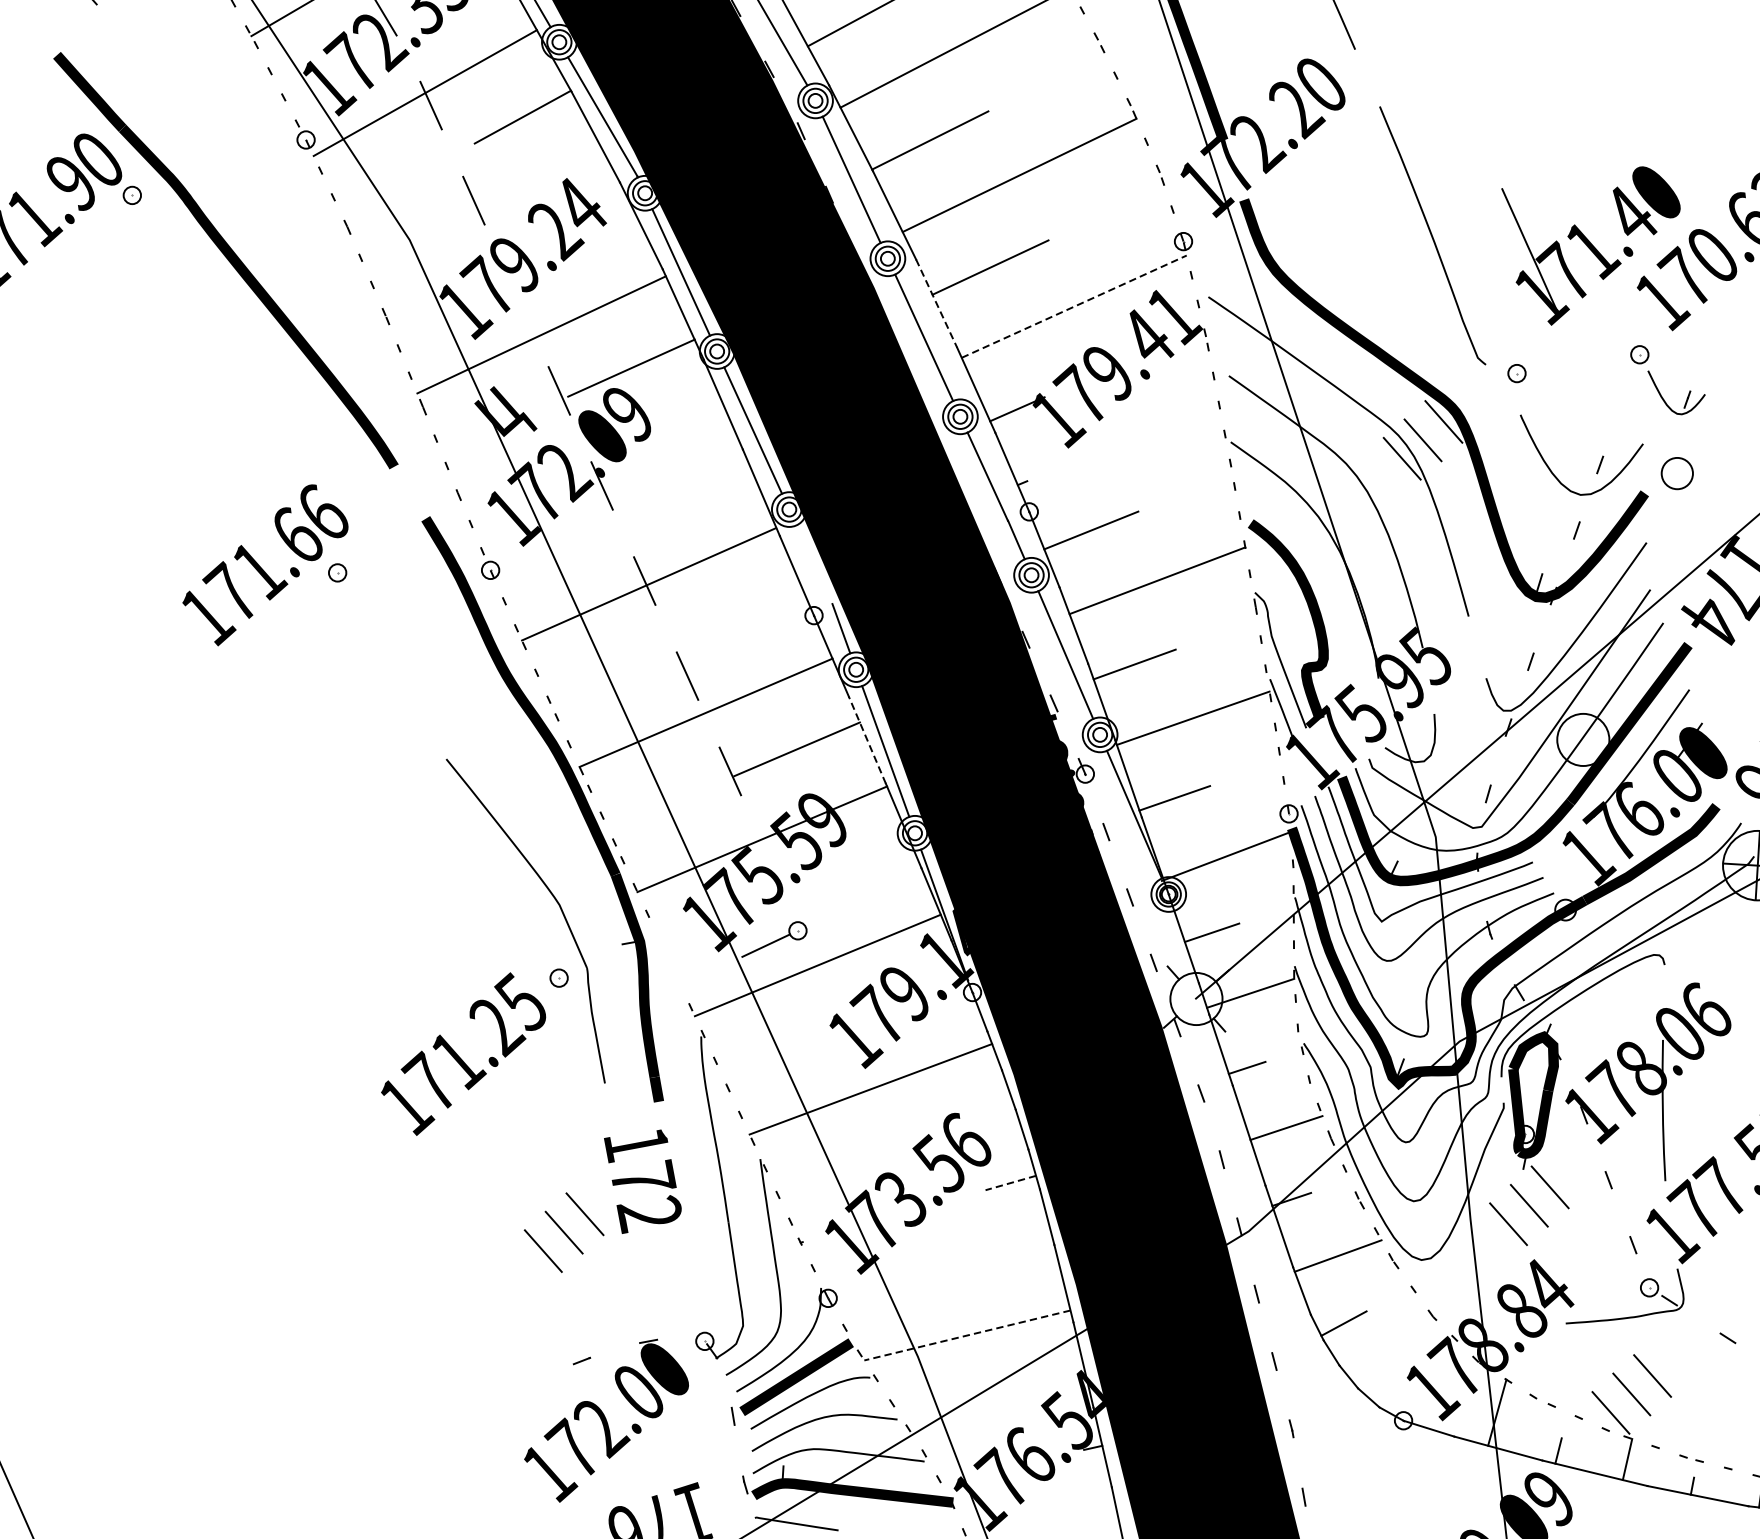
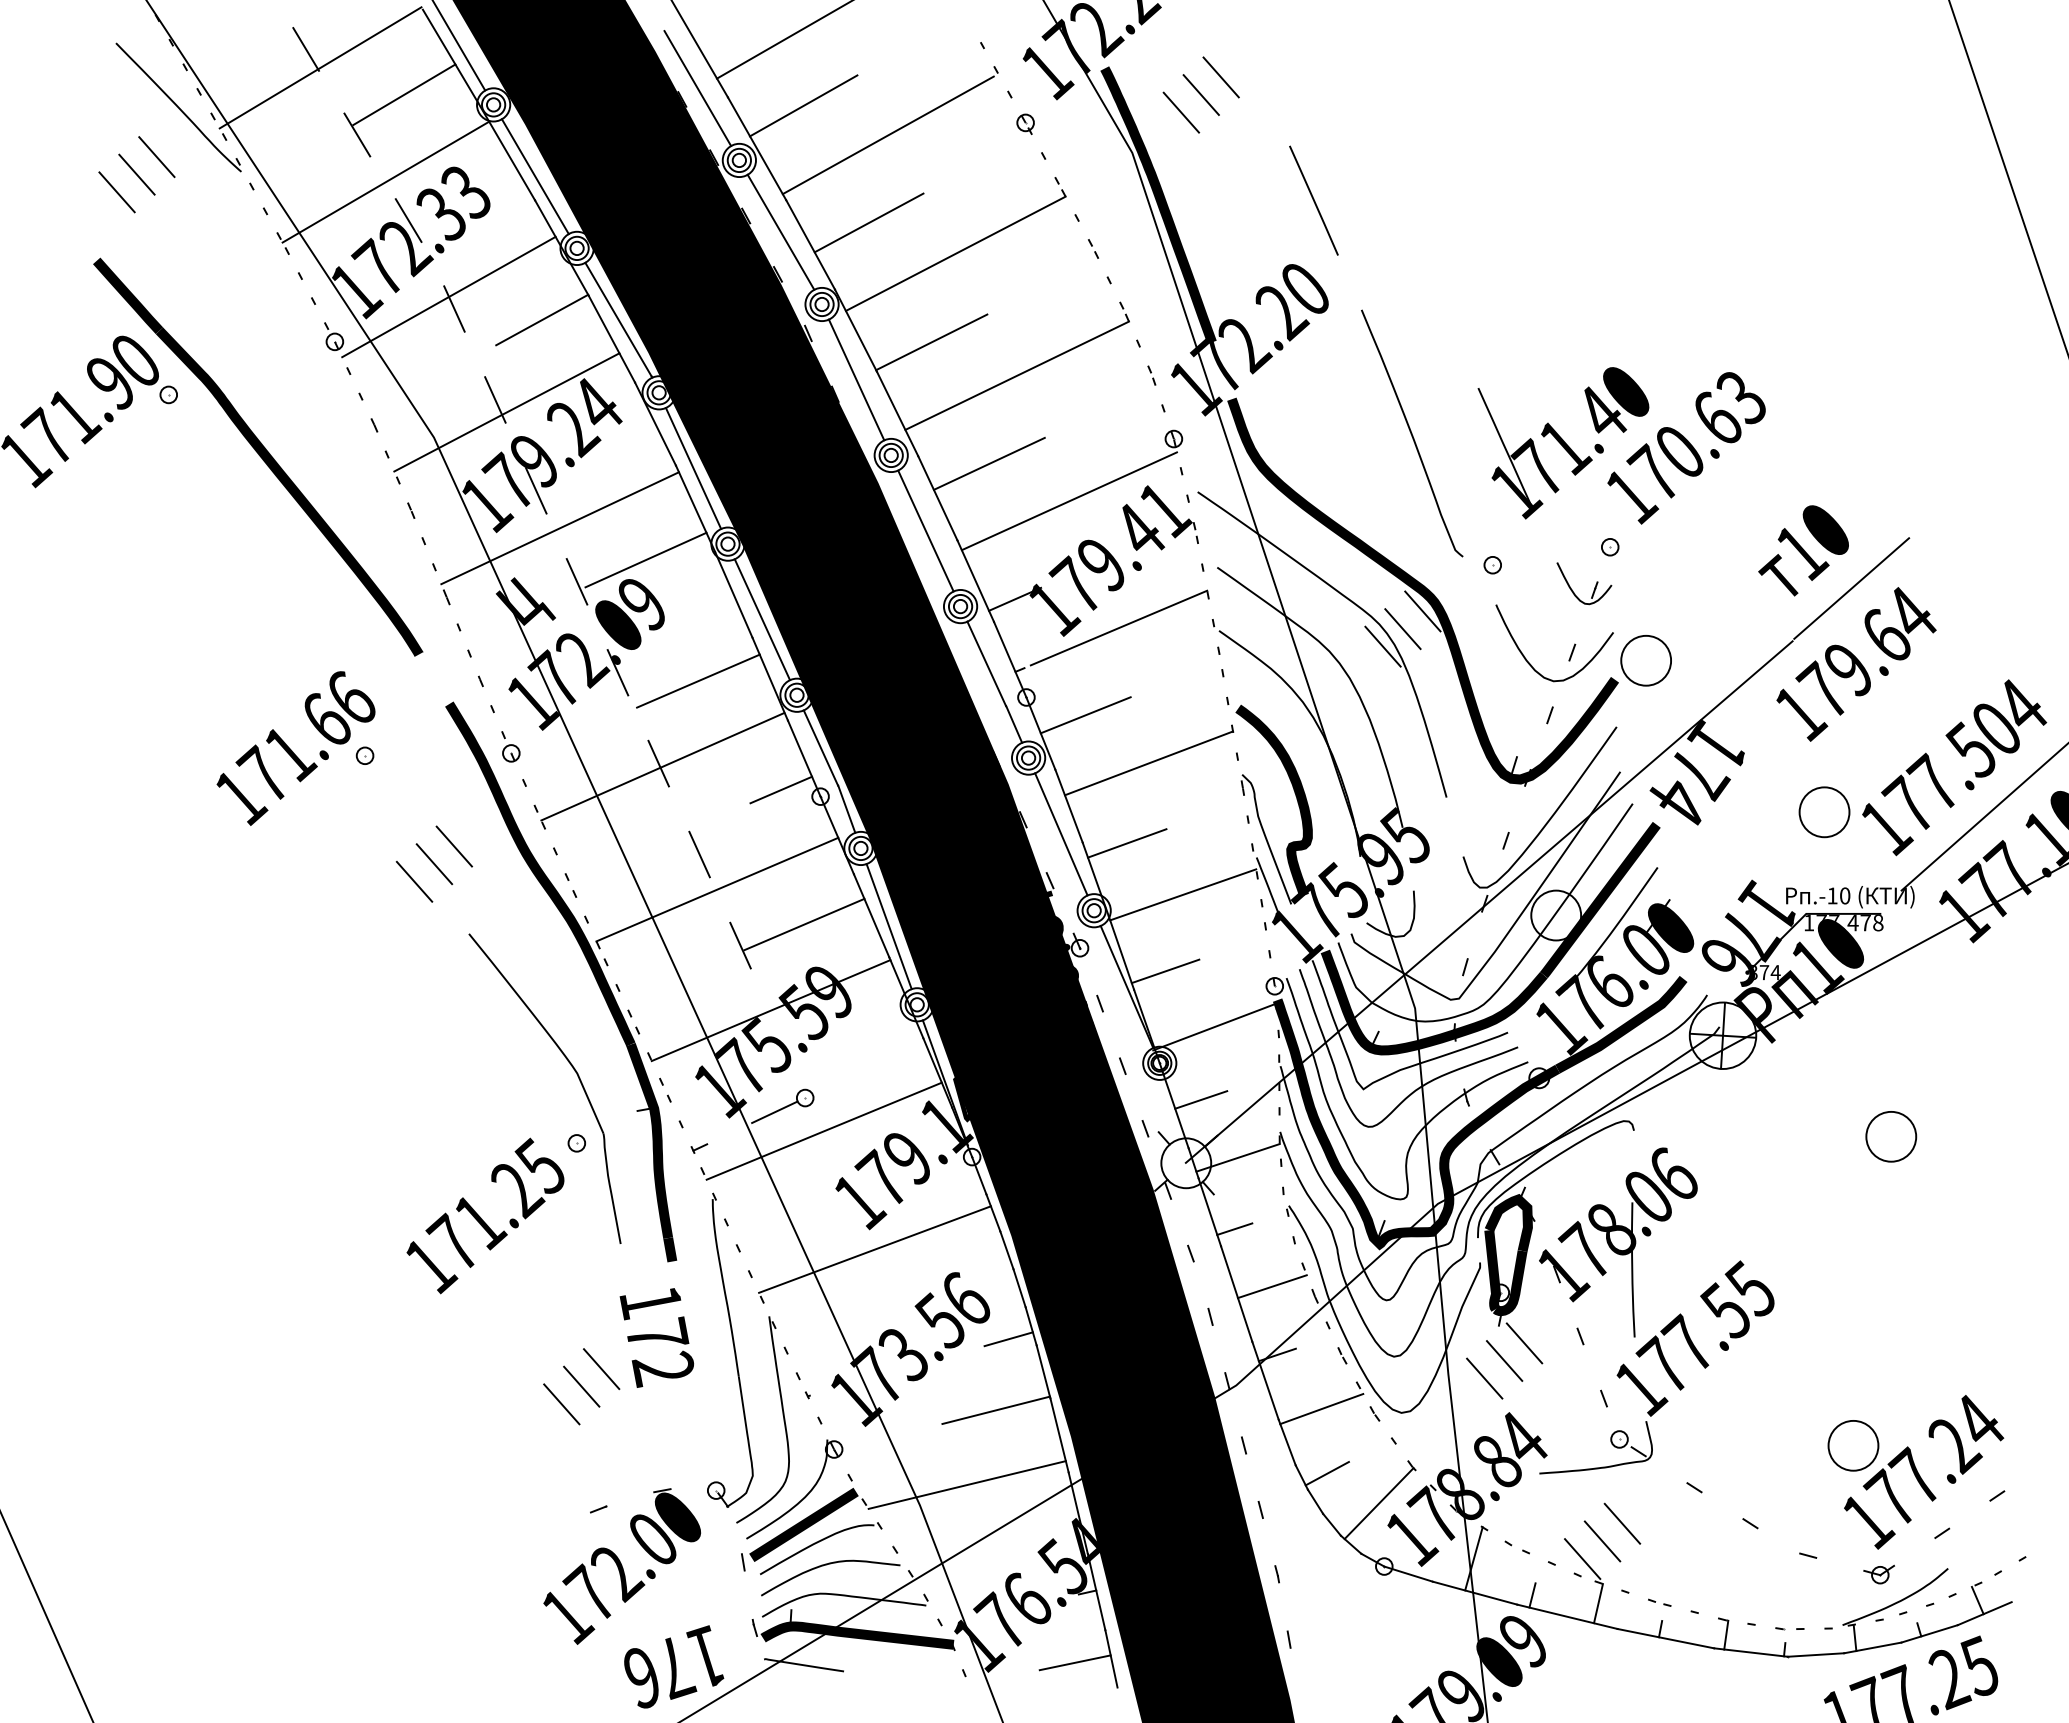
line: (485, 213) -> (506, 412), added
line: (516, 295) -> (536, 490), added
line: (936, 303) -> (937, 498), dashed -> solid
line: (1074, 306) -> (1069, 501), dashed -> solid
part: (1687, 396) -> (1594, 587), moved
line: (1125, 438) -> (1118, 627), added
part: (1676, 473) -> (1645, 660), size x1.67
line: (686, 494) -> (698, 680), added
line: (813, 564) -> (820, 747), added
line: (773, 608) -> (781, 789), added
part: (409, 685) -> (433, 863), added
line: (867, 739) -> (871, 915), dashed -> solid
part: (674, 957) -> (687, 1123), added
line: (1010, 1183) -> (1008, 1339), dashed -> solid
line: (997, 1256) -> (996, 1409), added
line: (966, 1335) -> (966, 1485), dashed -> solid
line: (1397, 1354) -> (1378, 1503), added
line: (1079, 1521) -> (1074, 1662), added

